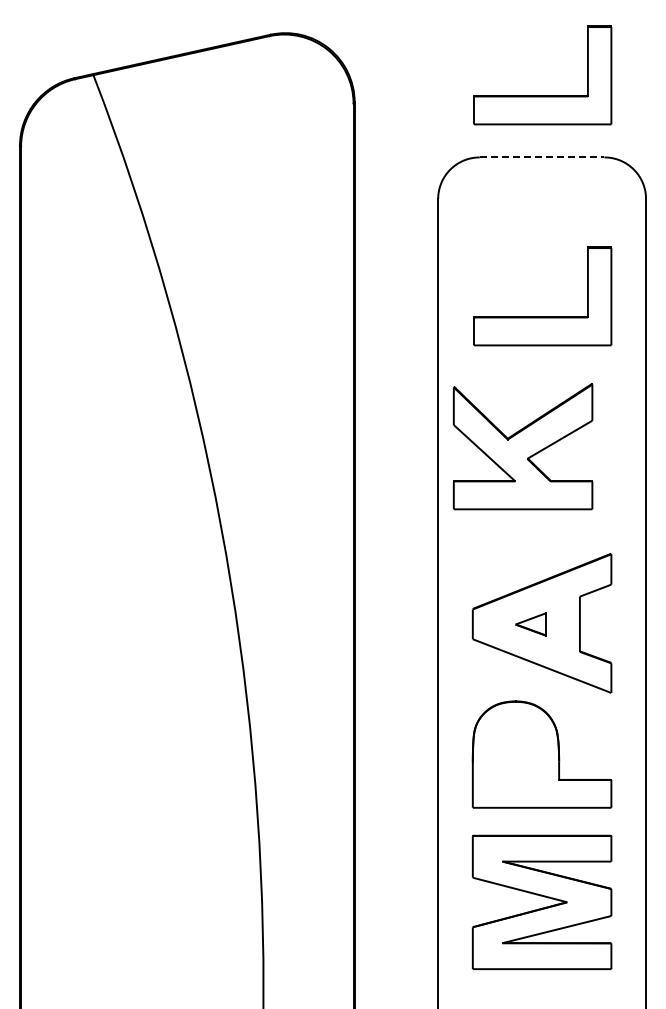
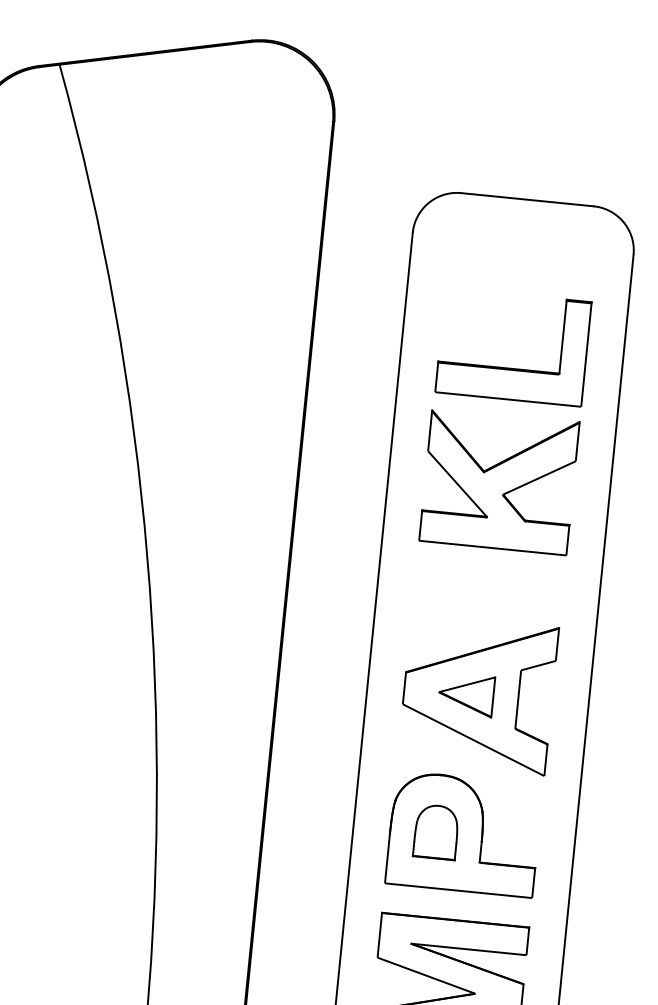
part: (542, 95) -> (534, 133), removed
line: (542, 157) -> (527, 199), dashed -> solid
part: (522, 446) -> (498, 481), moved
part: (530, 624) -> (465, 694), size x1.67
part: (515, 754) -> (435, 831), added

